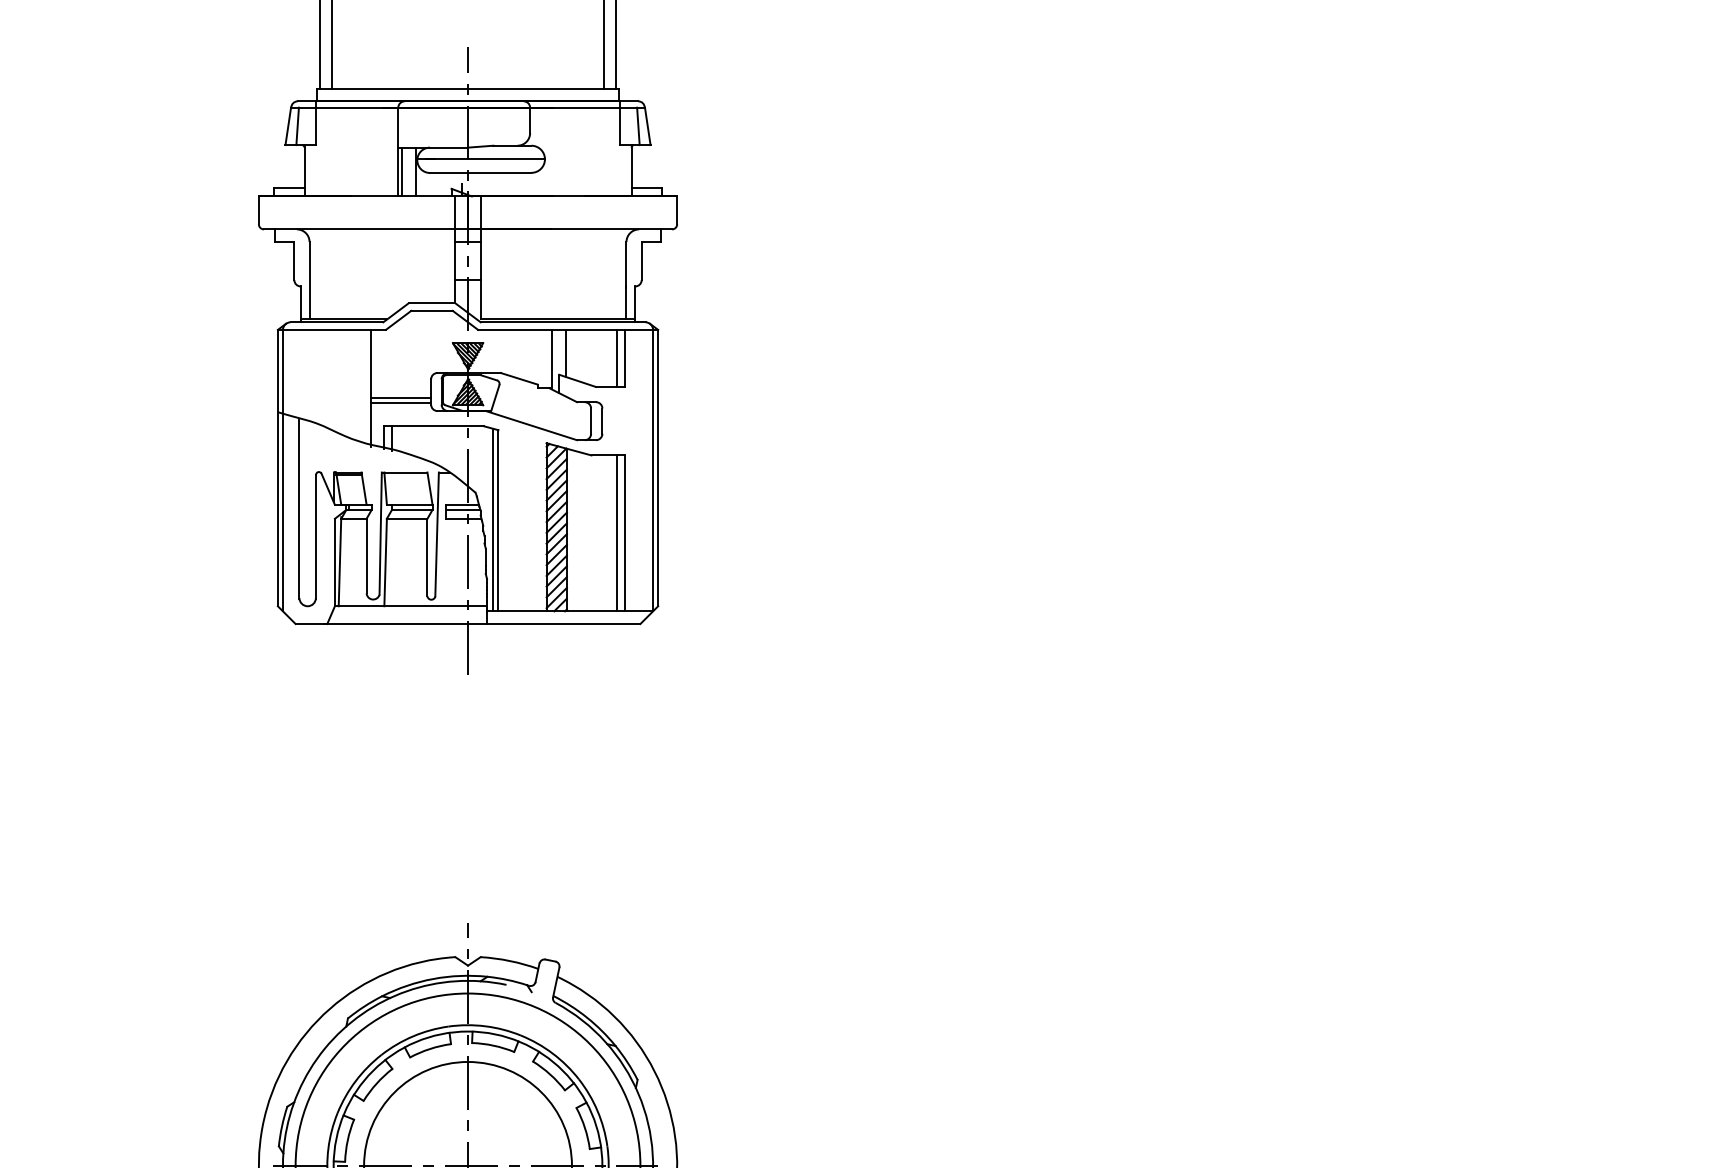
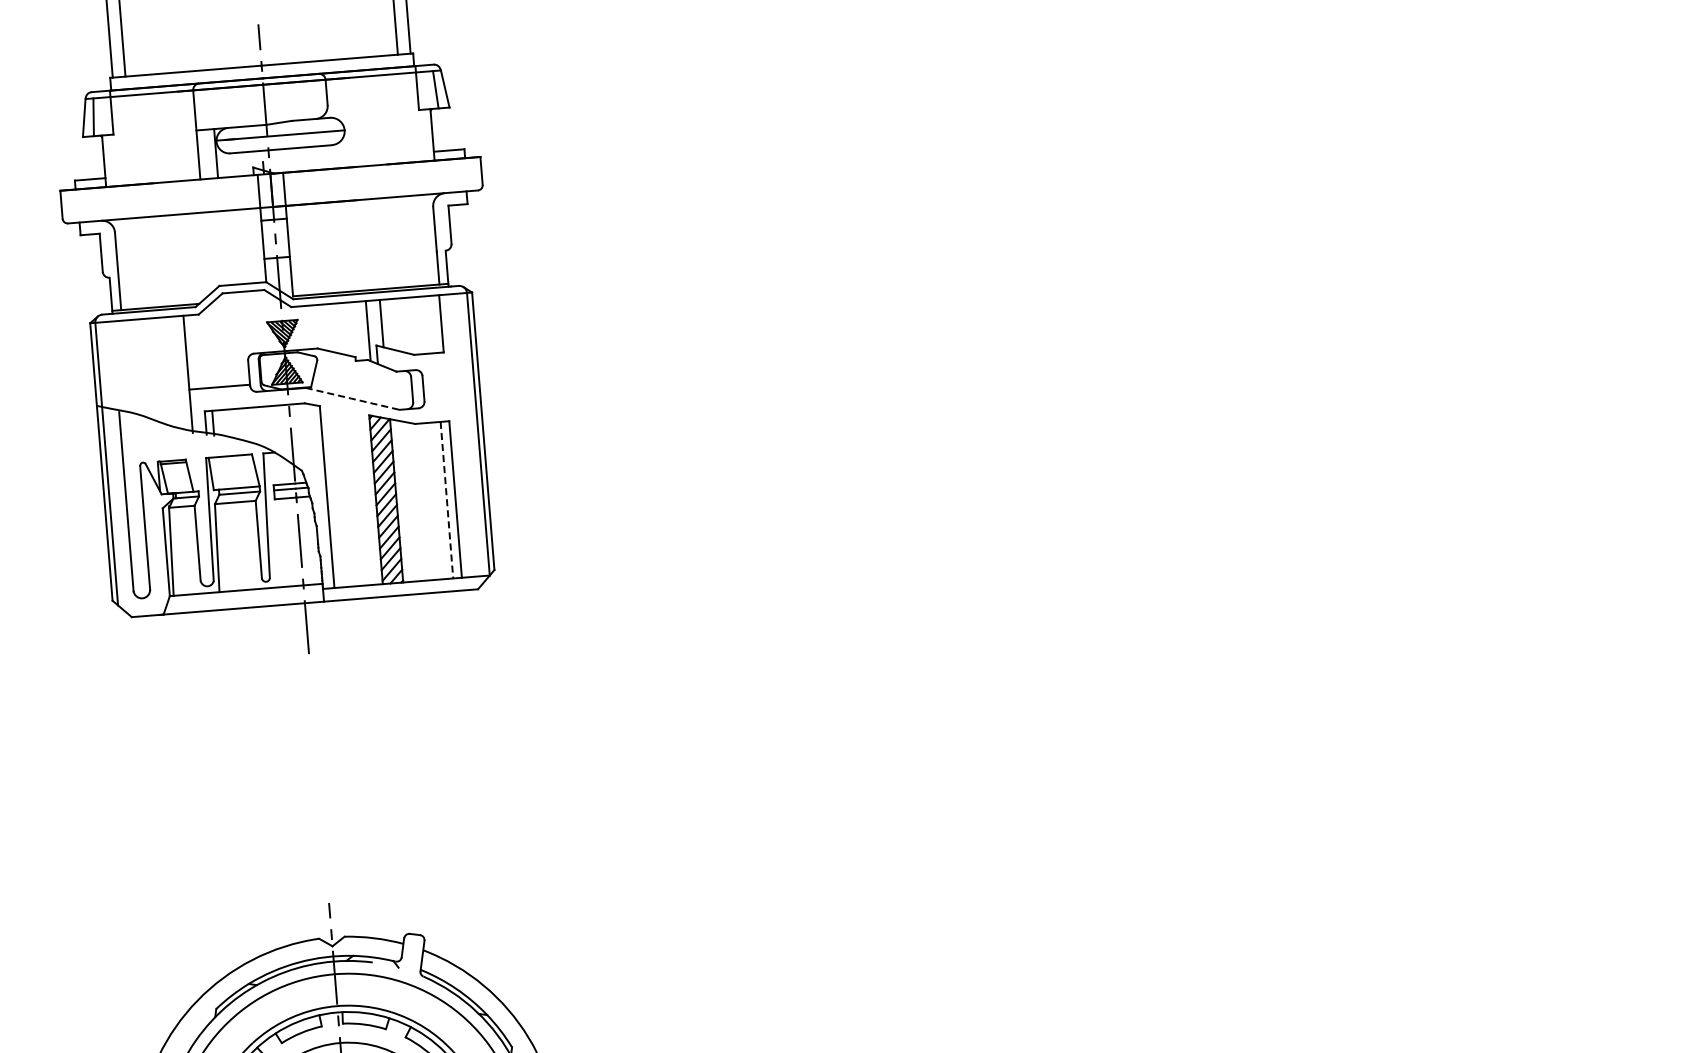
line: (401, 171) -> (201, 154), removed
line: (617, 357) -> (433, 323), removed
line: (400, 398) -> (218, 382), removed
line: (531, 425) -> (352, 398), solid -> dashed
line: (492, 519) -> (321, 496), removed
line: (616, 533) -> (446, 500), solid -> dashed

